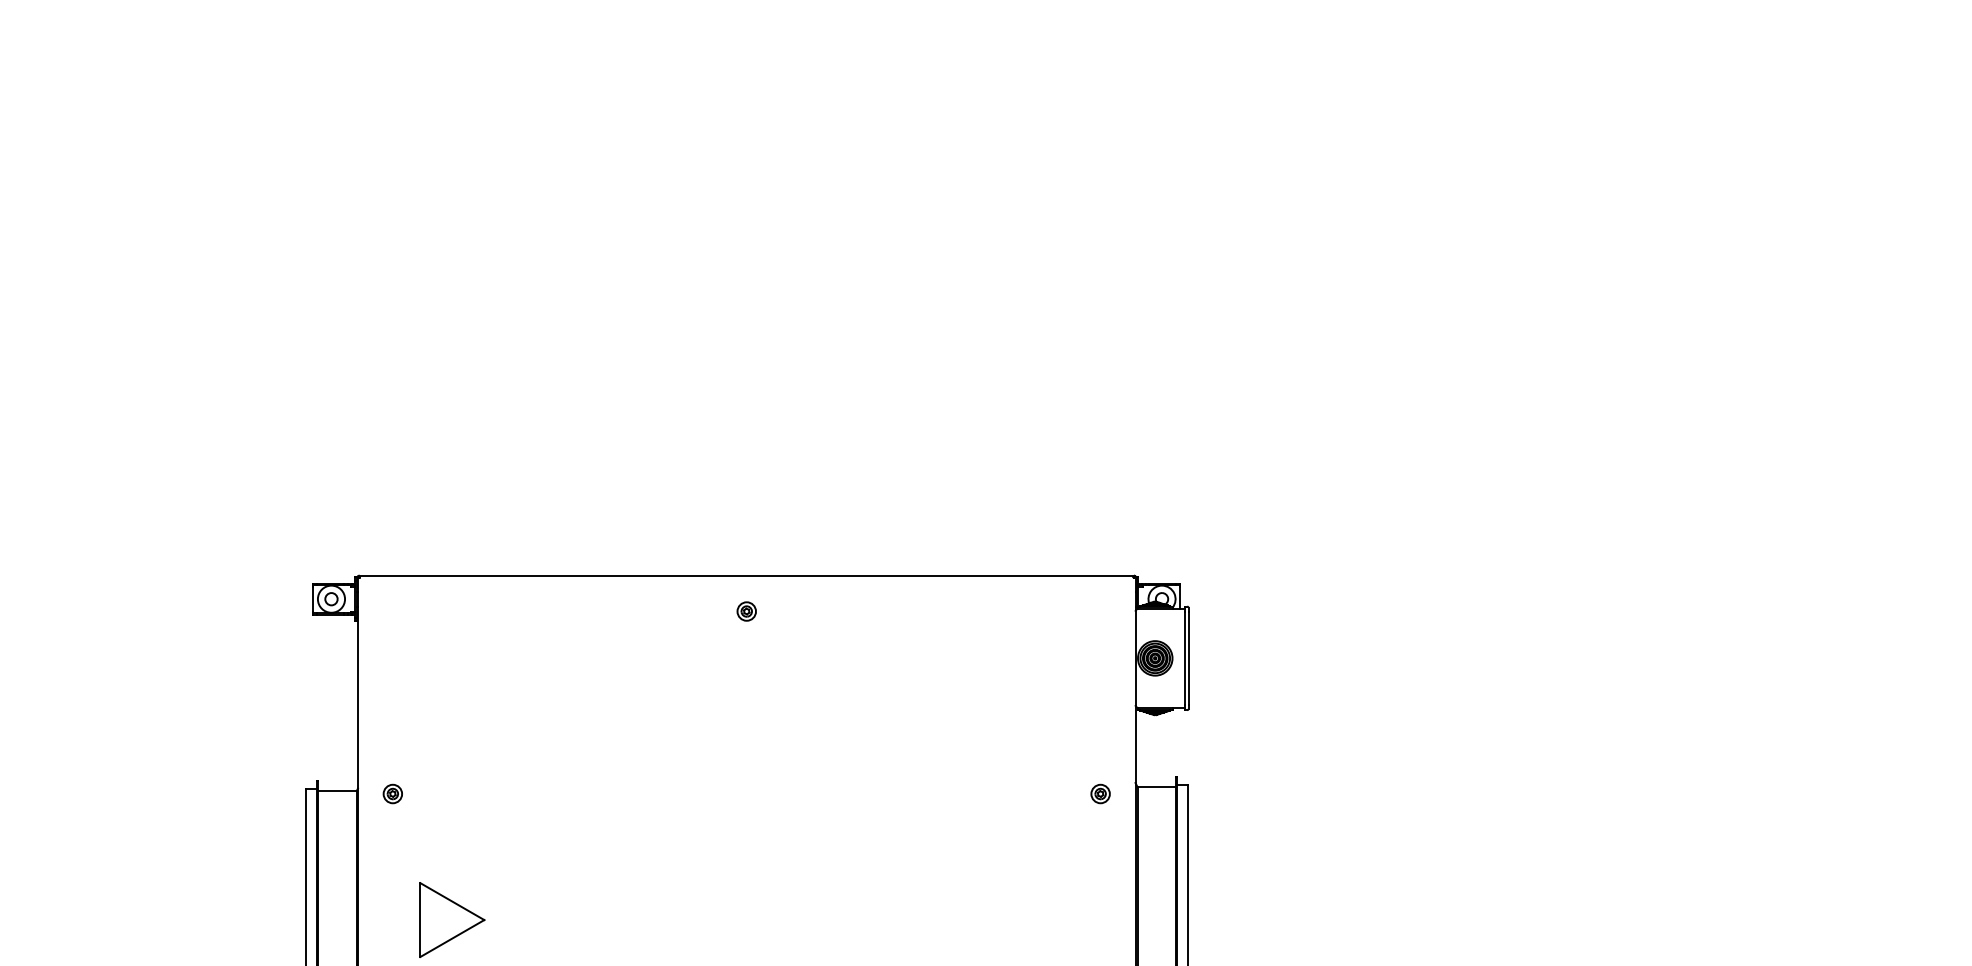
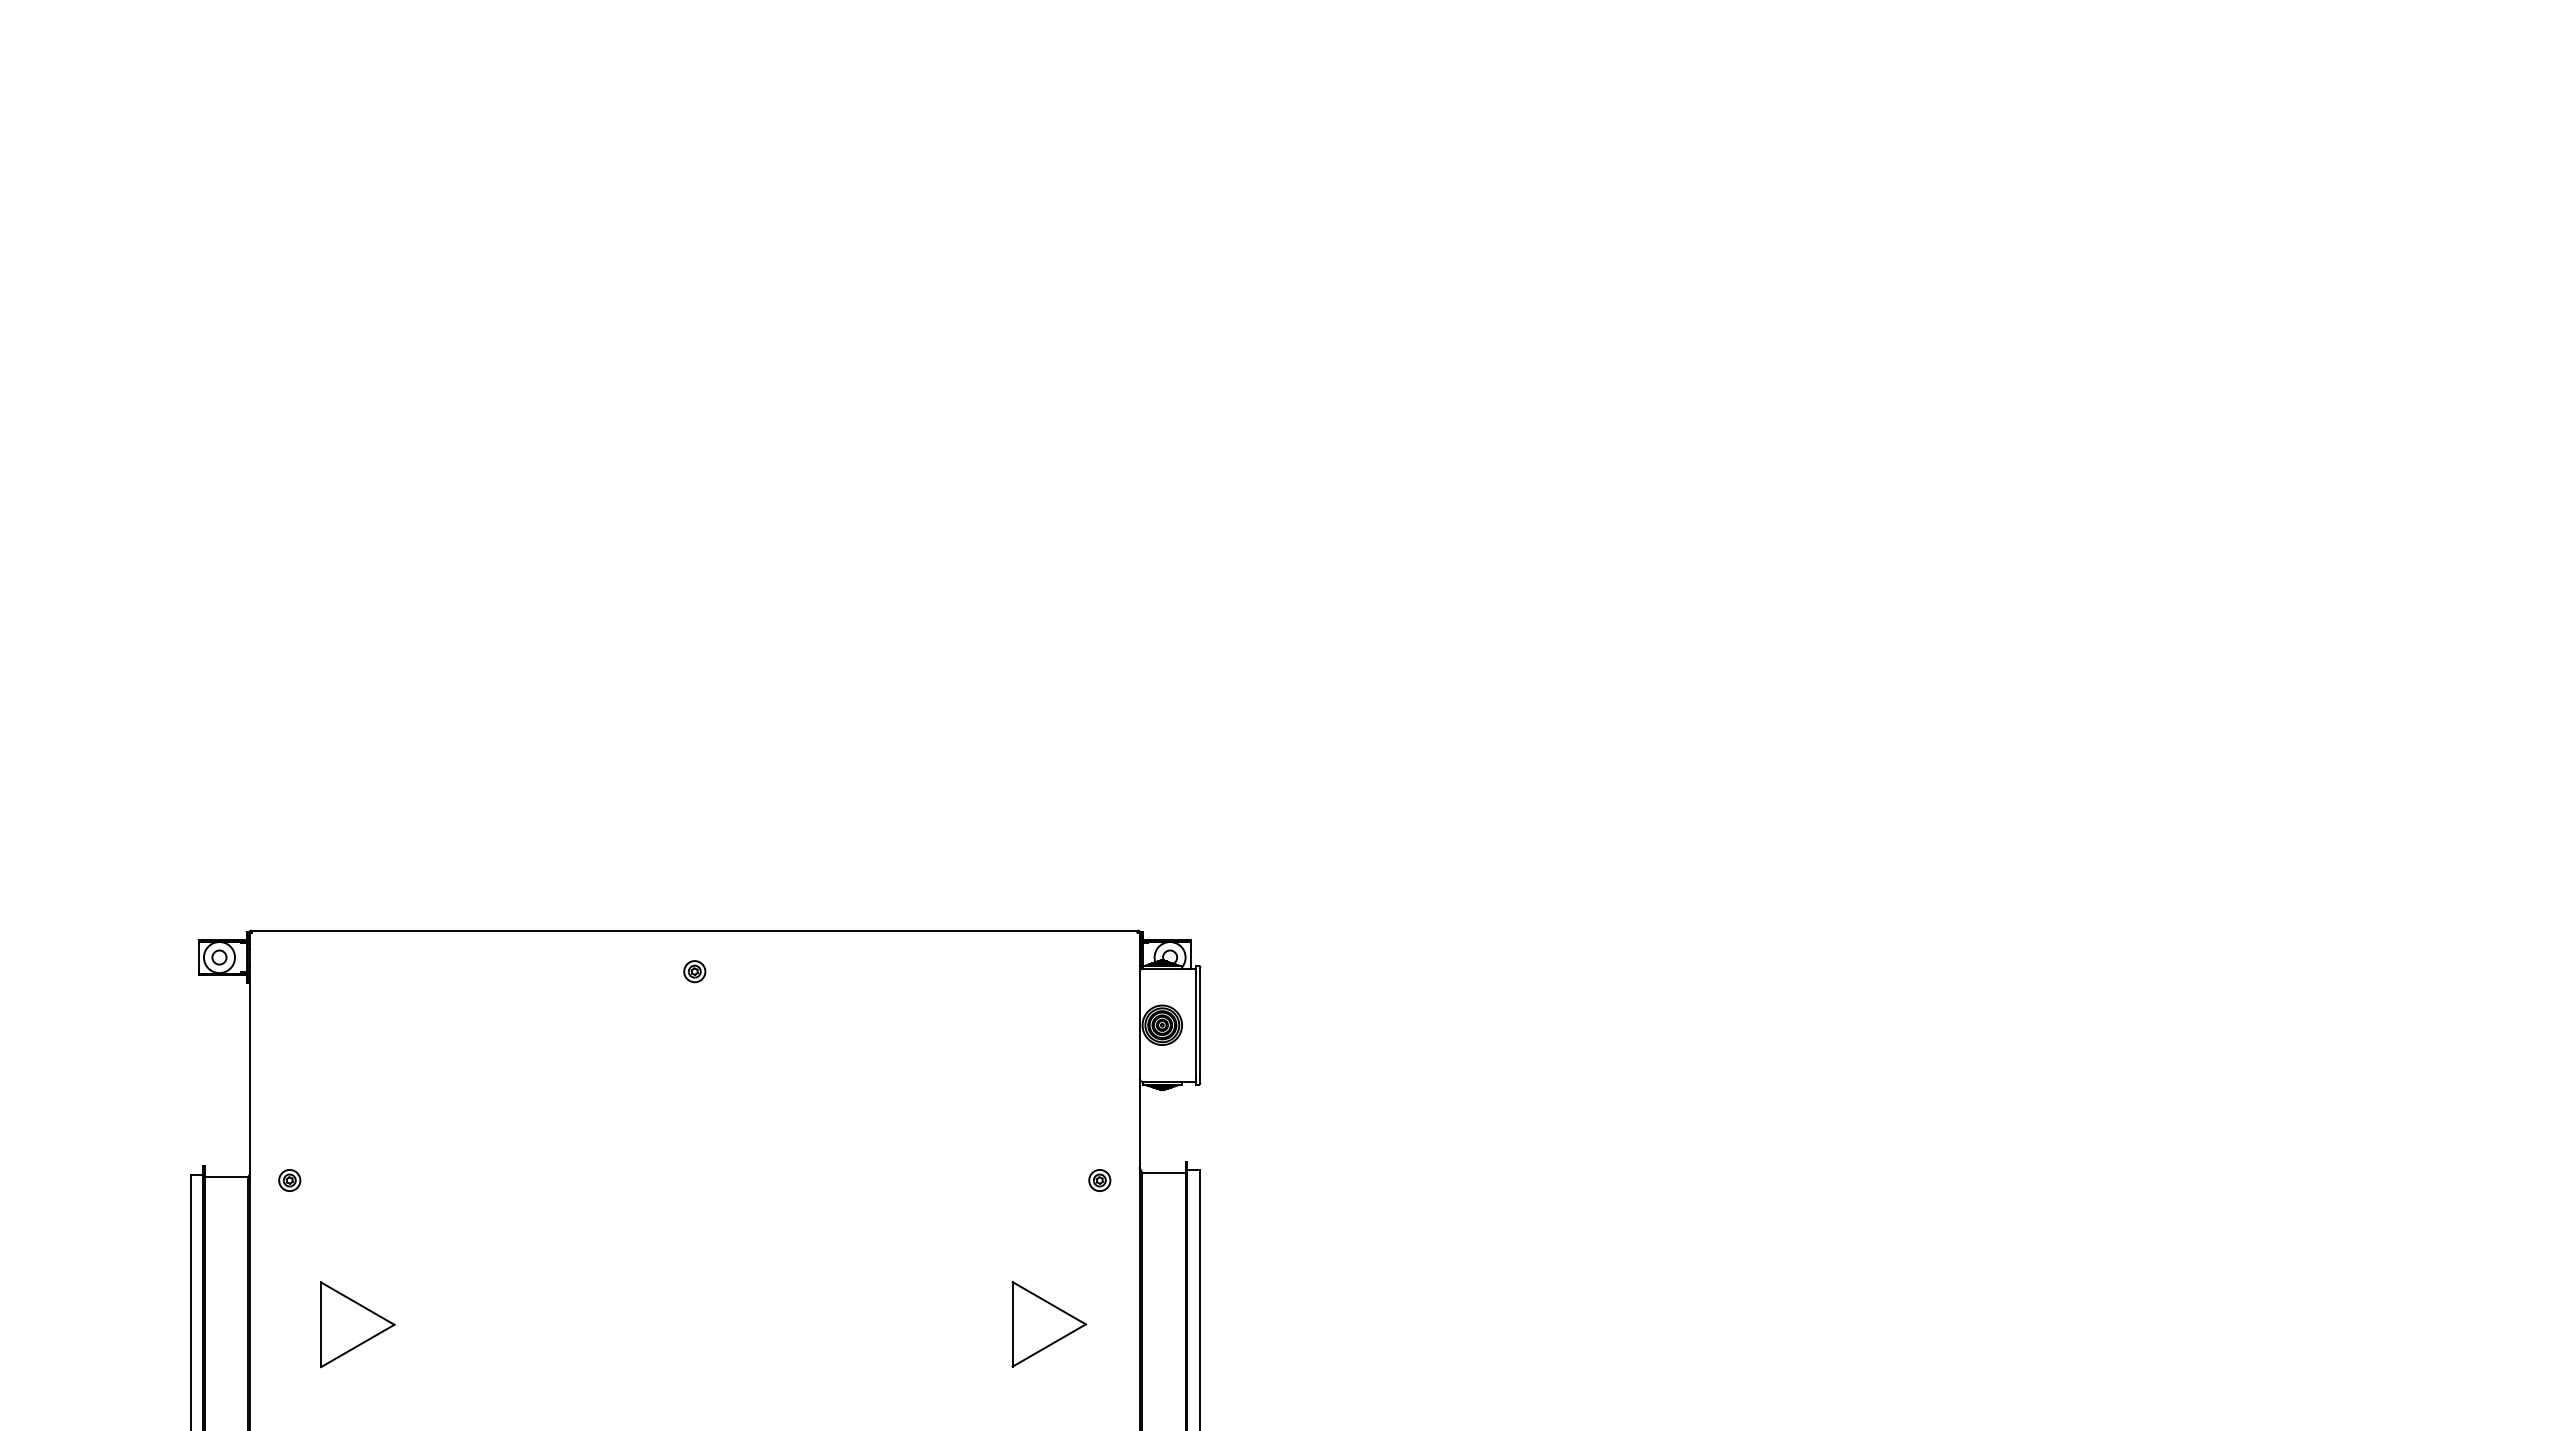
part: (1056, 919) -> (1049, 1324), added

